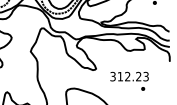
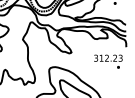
text: (129, 81) -> (108, 61), moved

